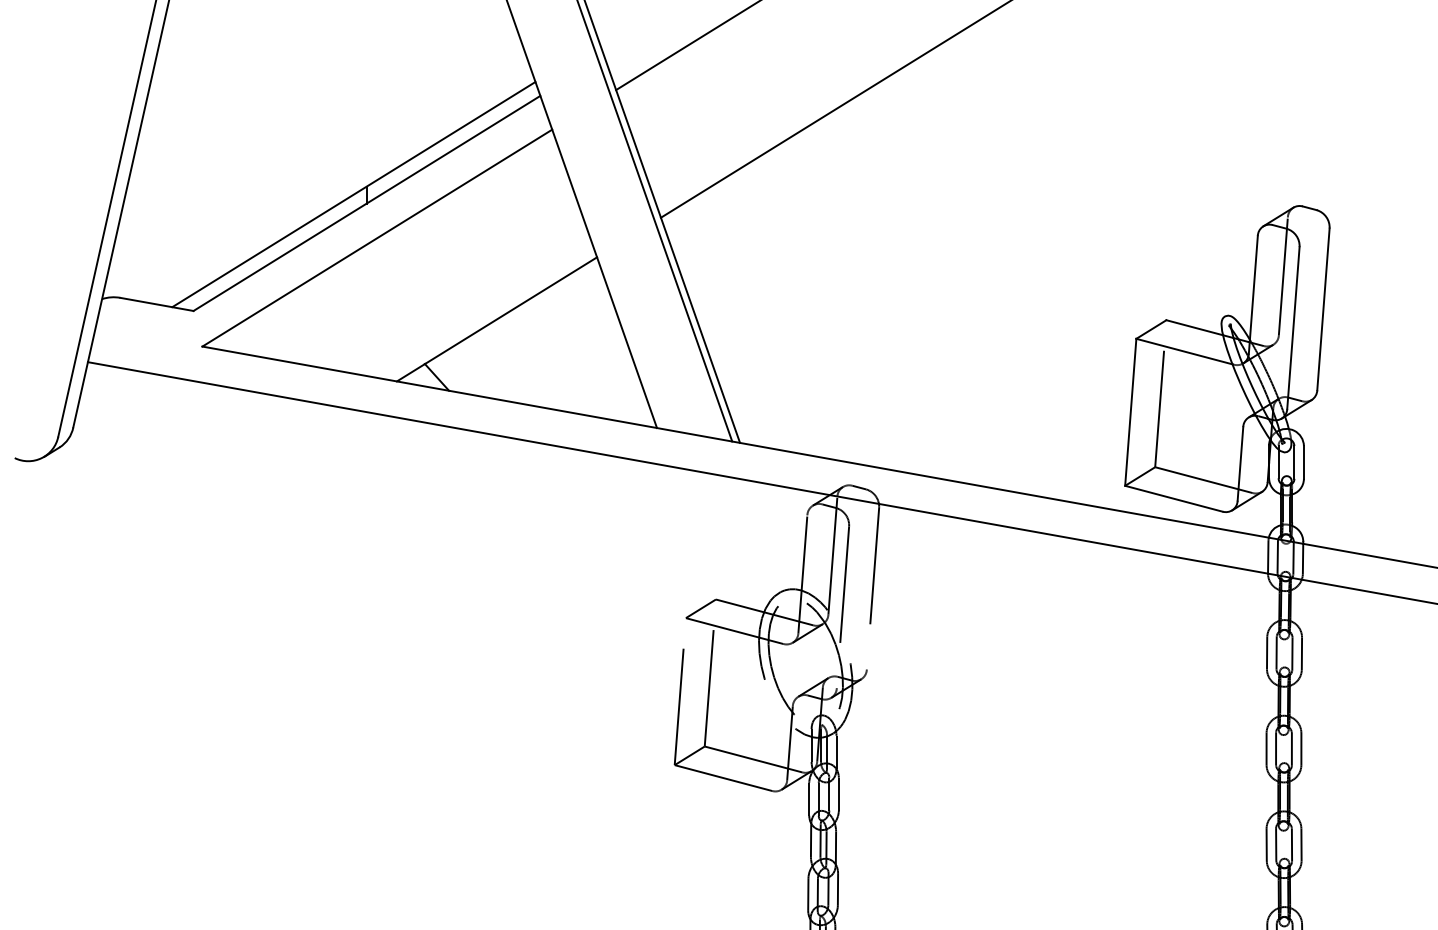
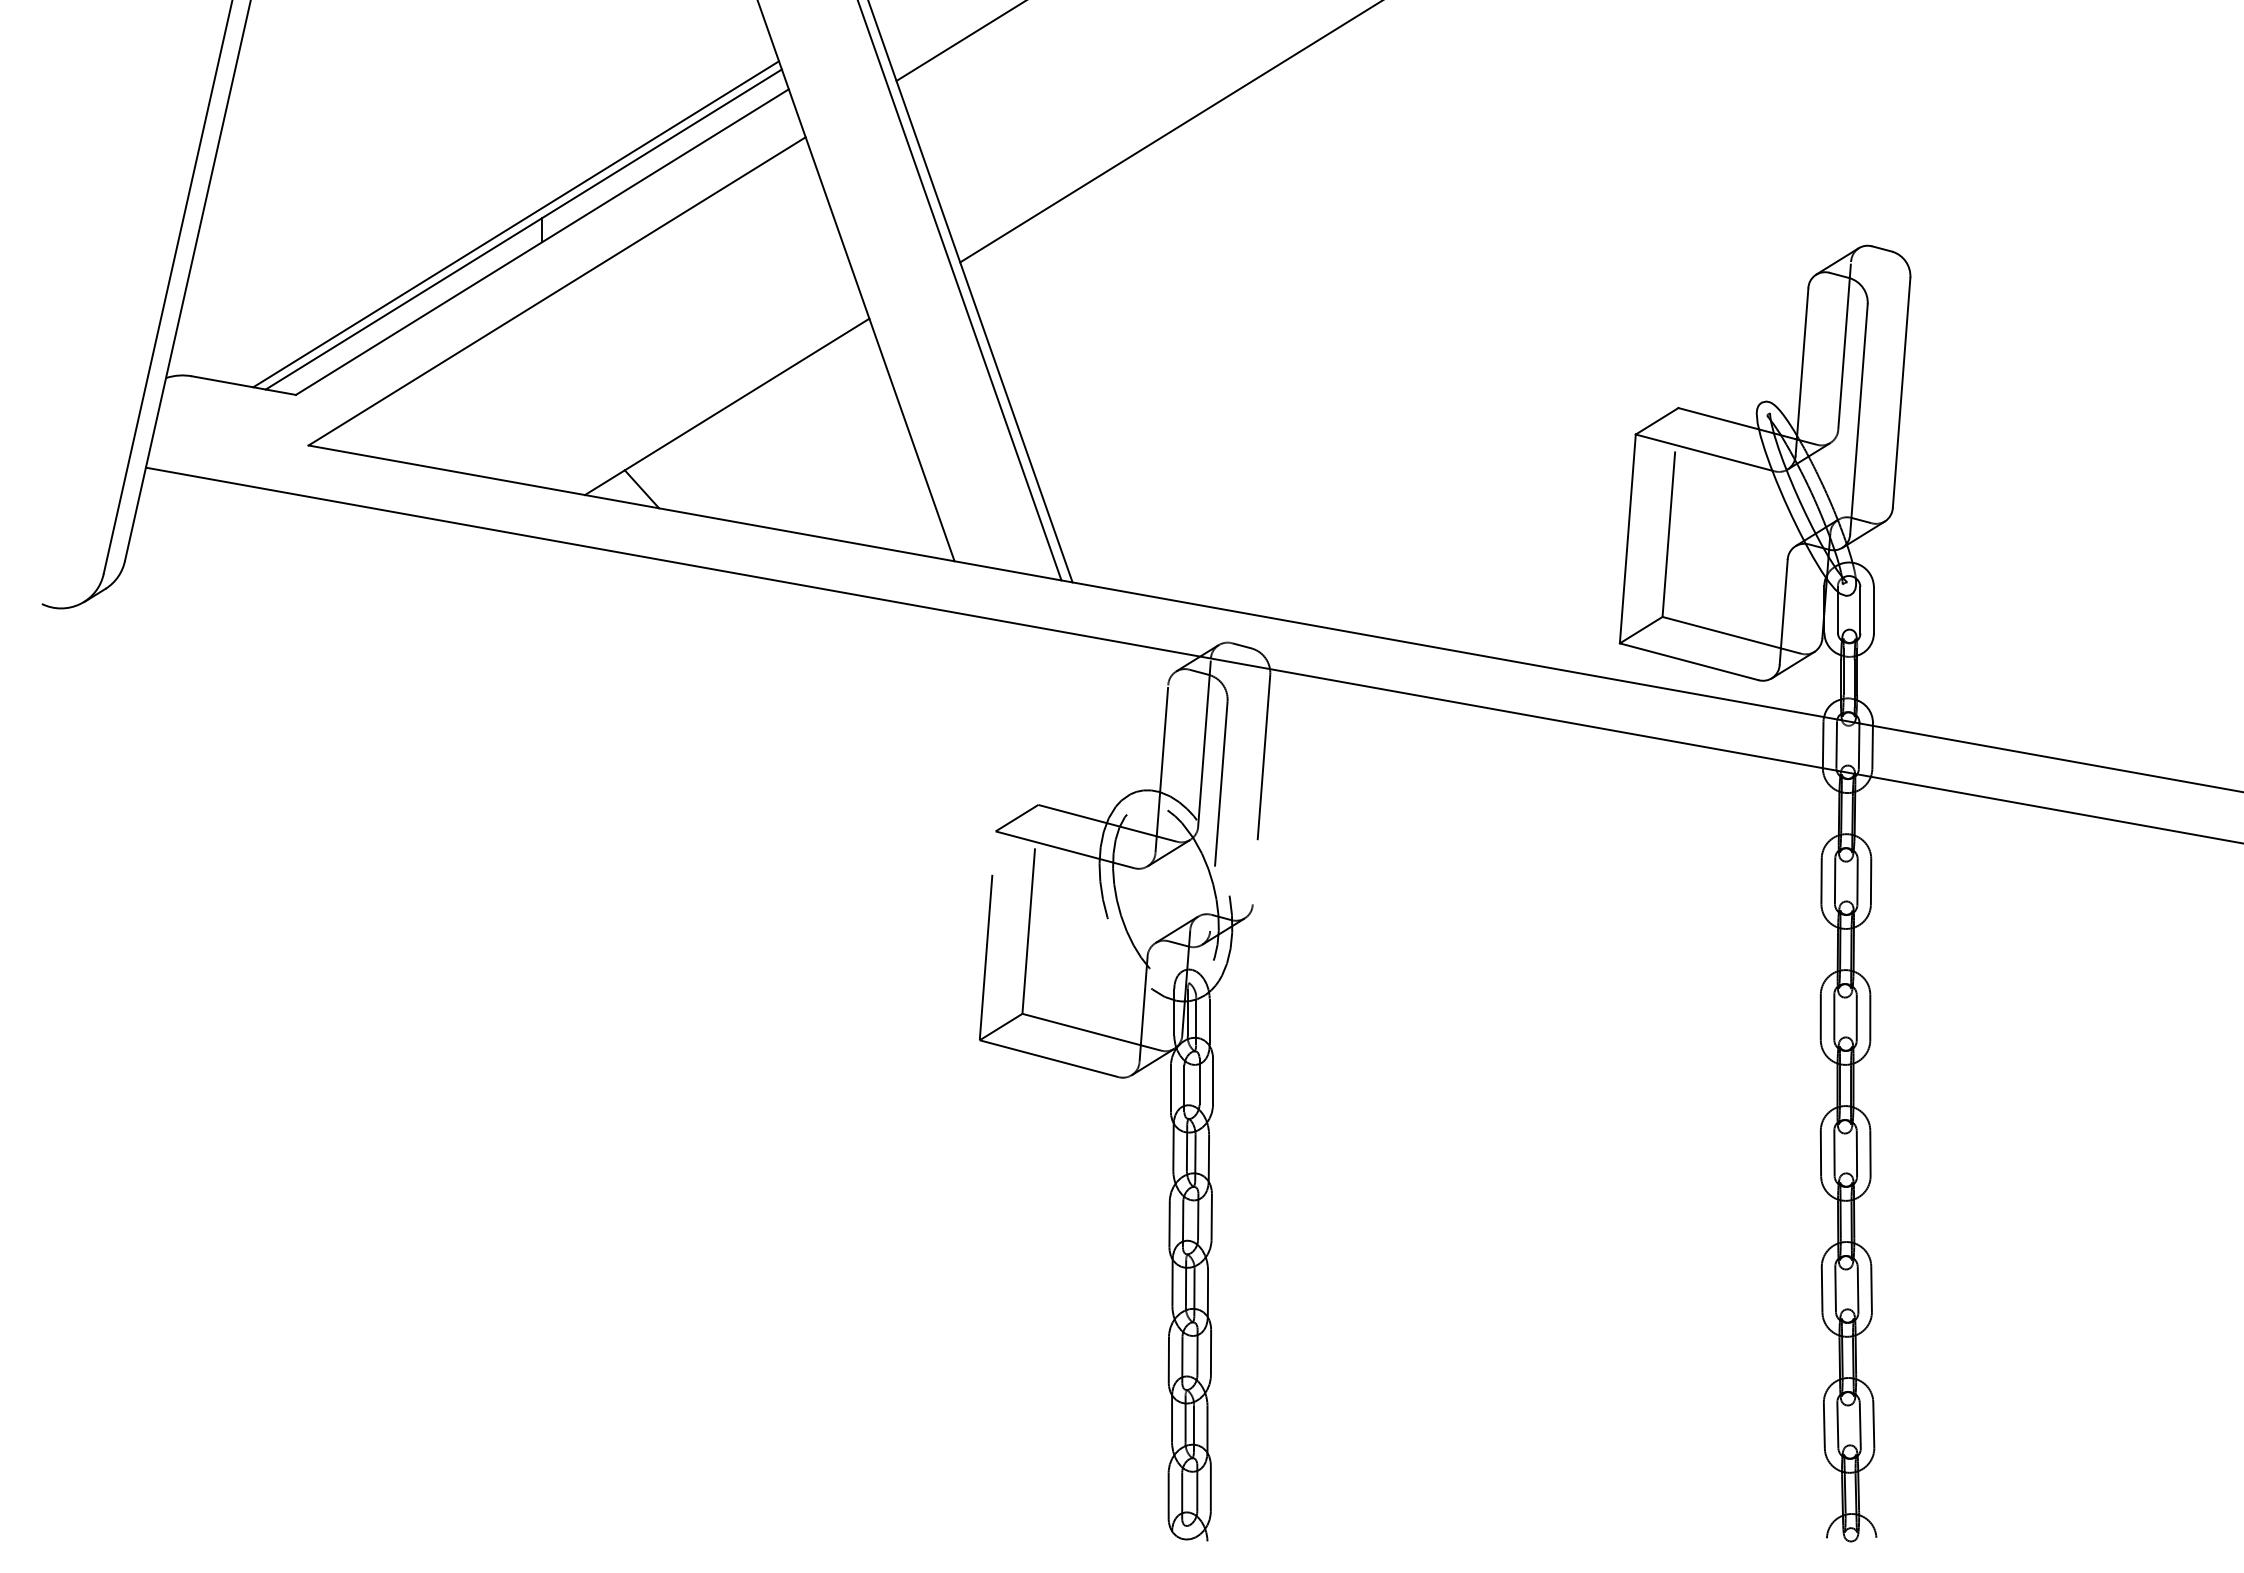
line: (348, 191) -> (516, 224), added

